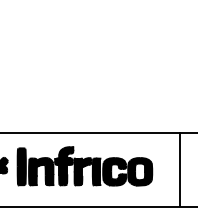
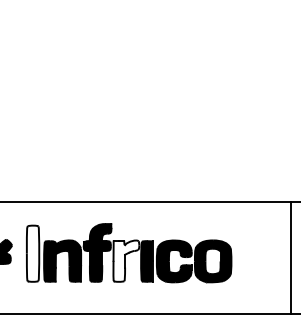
fill: (21, 166) -> (32, 253), removed
line: (180, 169) -> (291, 257), moved
fill: (82, 171) -> (125, 260), removed

